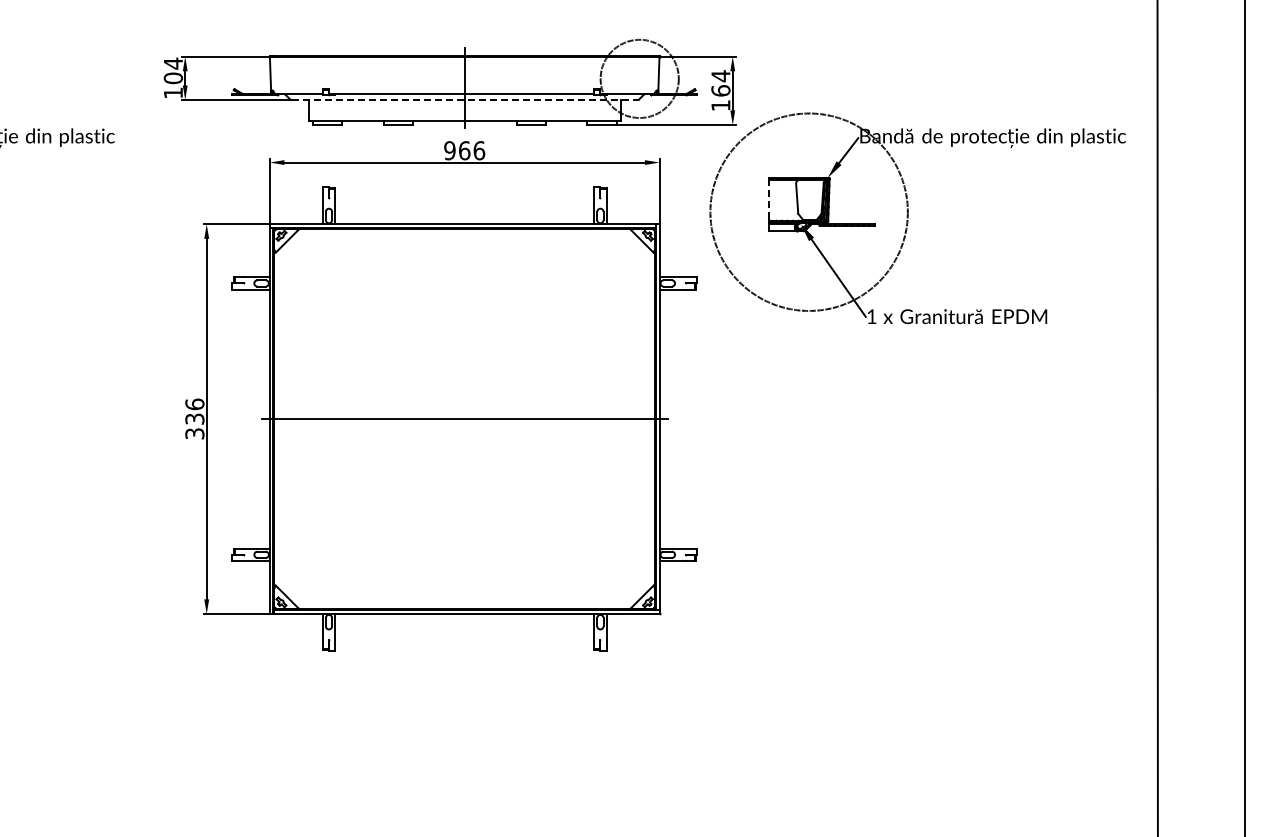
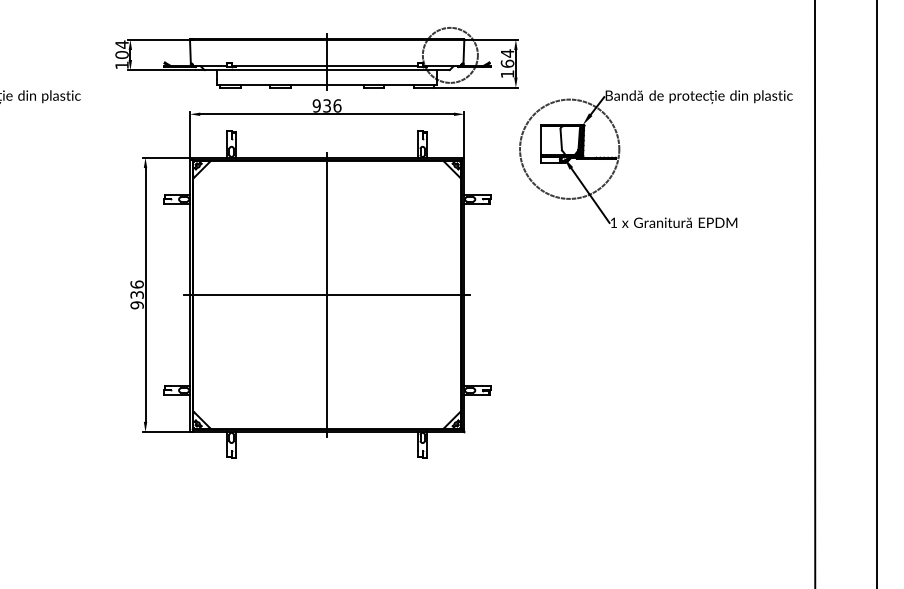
line: (464, 100) -> (327, 70), dashed -> solid
text: (464, 150) -> (327, 105), 966 -> 936
line: (768, 199) -> (541, 140), dashed -> solid
circle: (808, 211) -> (569, 148), size x0.71
line: (464, 419) -> (327, 295), added
text: (194, 433) -> (136, 305), 336 -> 936

